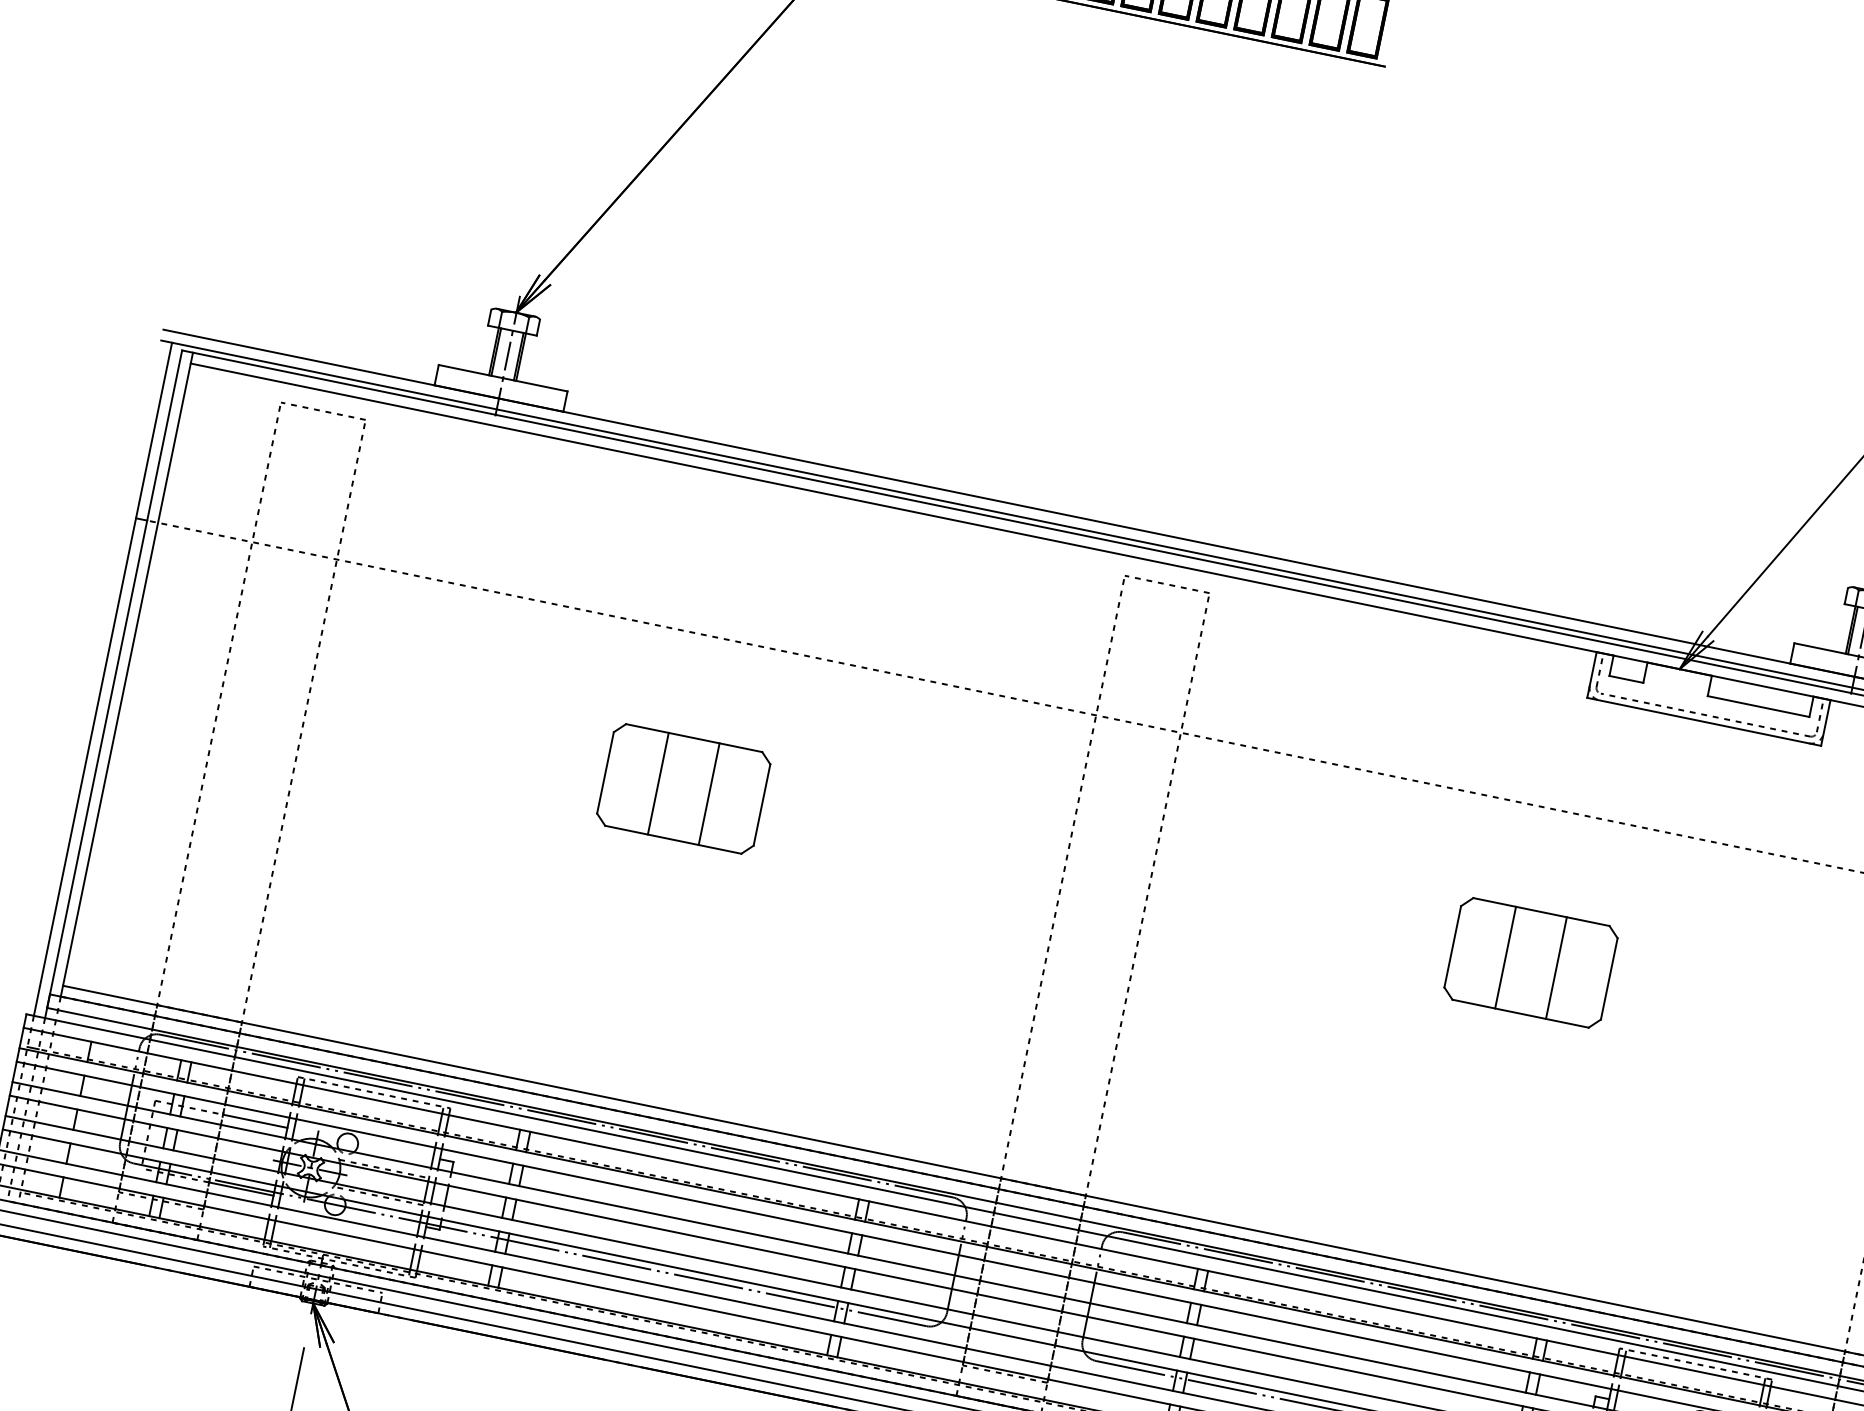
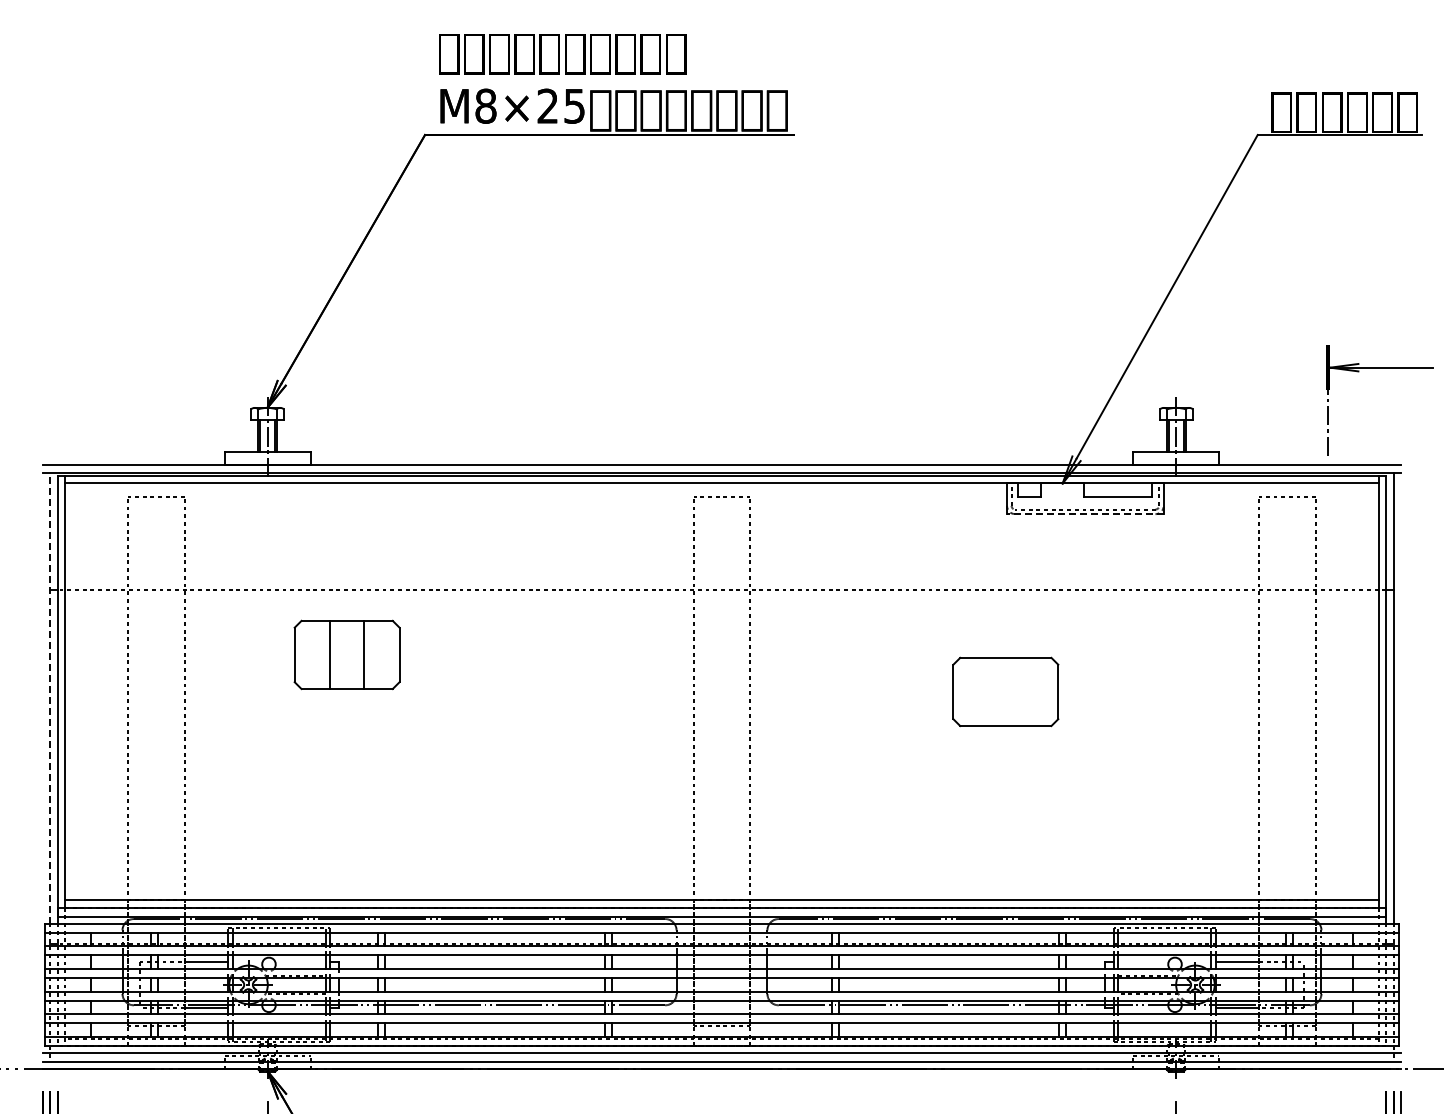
line: (103, 678) -> (50, 697), solid -> dashed
line: (1702, 722) -> (1084, 514), solid -> dashed
part: (682, 788) -> (346, 654), moved
line: (1505, 956) -> (988, 691), removed
line: (1556, 967) -> (1022, 691), removed

